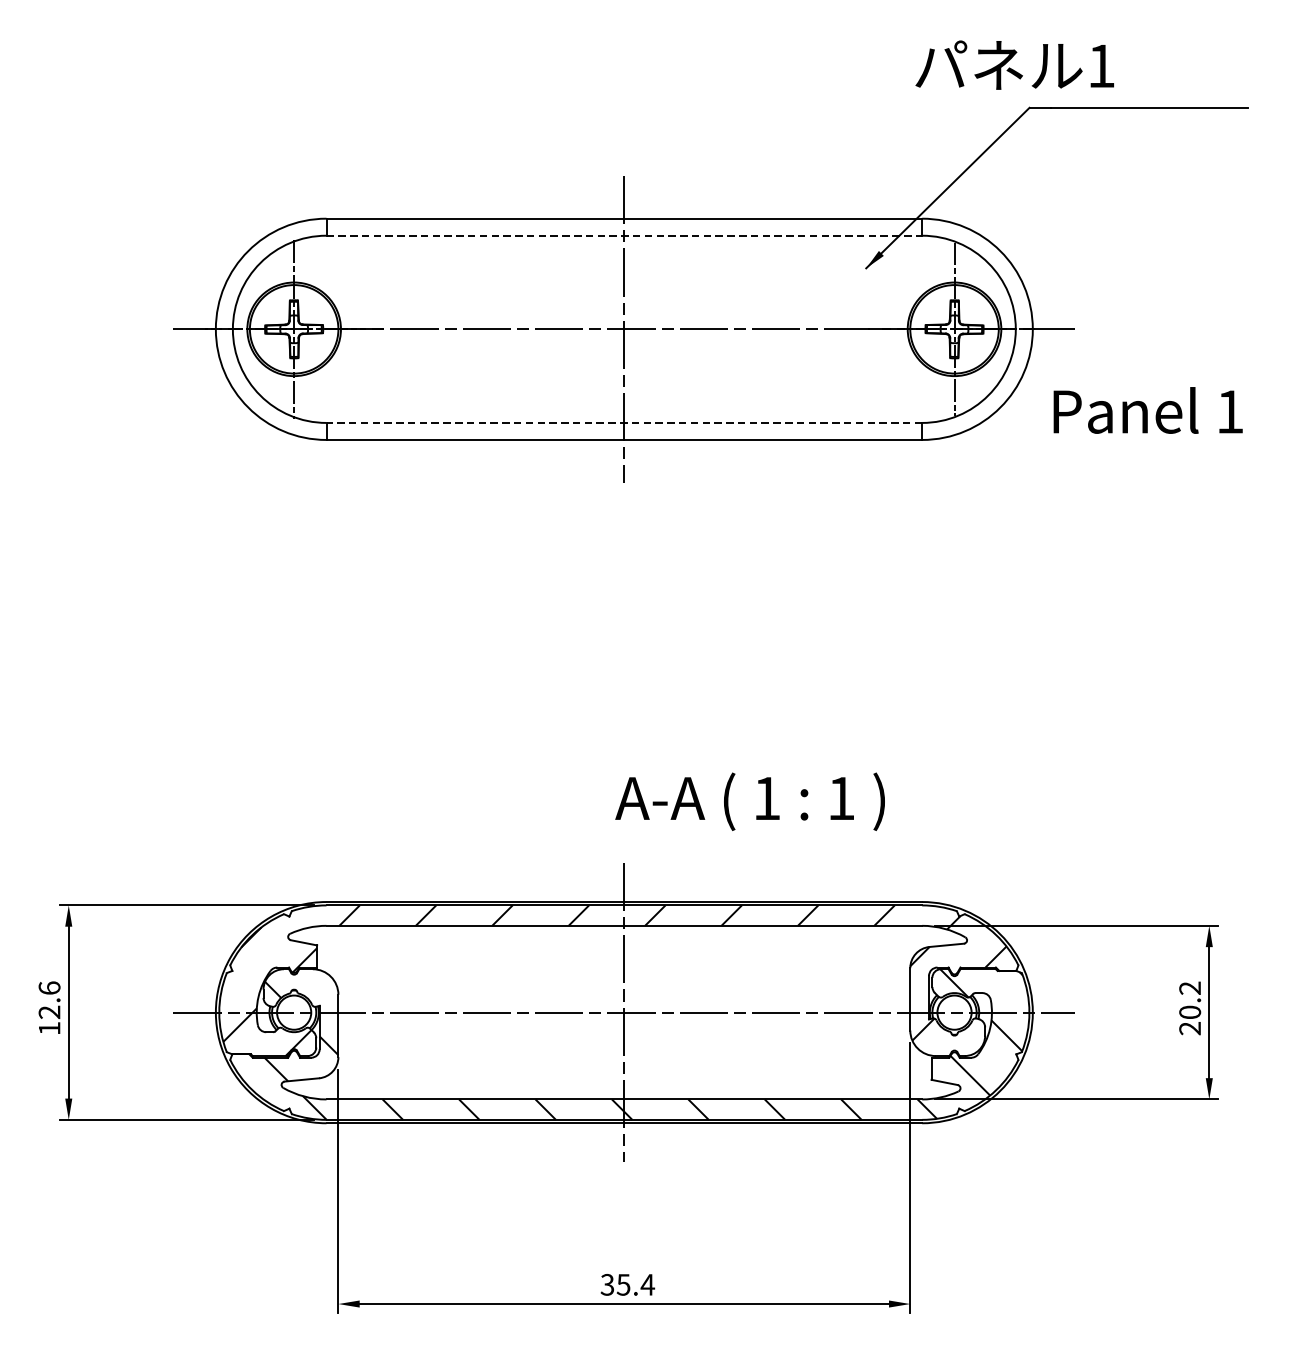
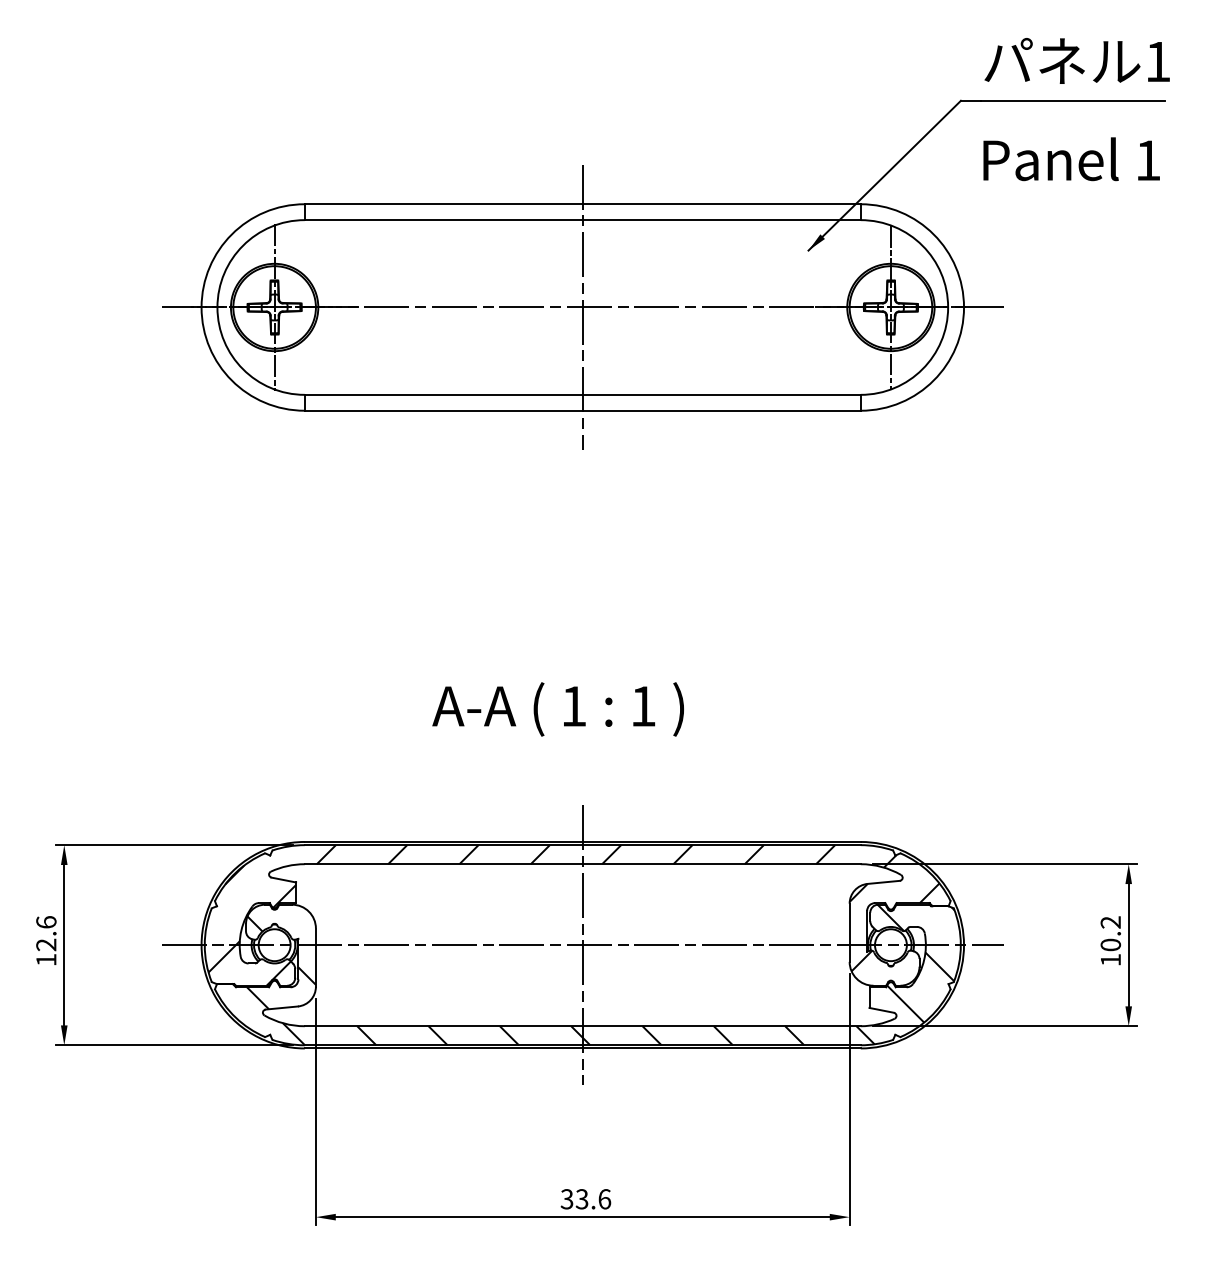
text: (1014, 64) -> (1076, 60), moved
line: (624, 236) -> (582, 220), dashed -> solid
text: (1147, 410) -> (1071, 159), moved
line: (624, 422) -> (582, 394), dashed -> solid
text: (749, 801) -> (557, 709), moved
text: (1189, 1027) -> (1110, 959), 20.2 -> 10.2
text: (635, 1285) -> (593, 1199), 35.4 -> 33.6

